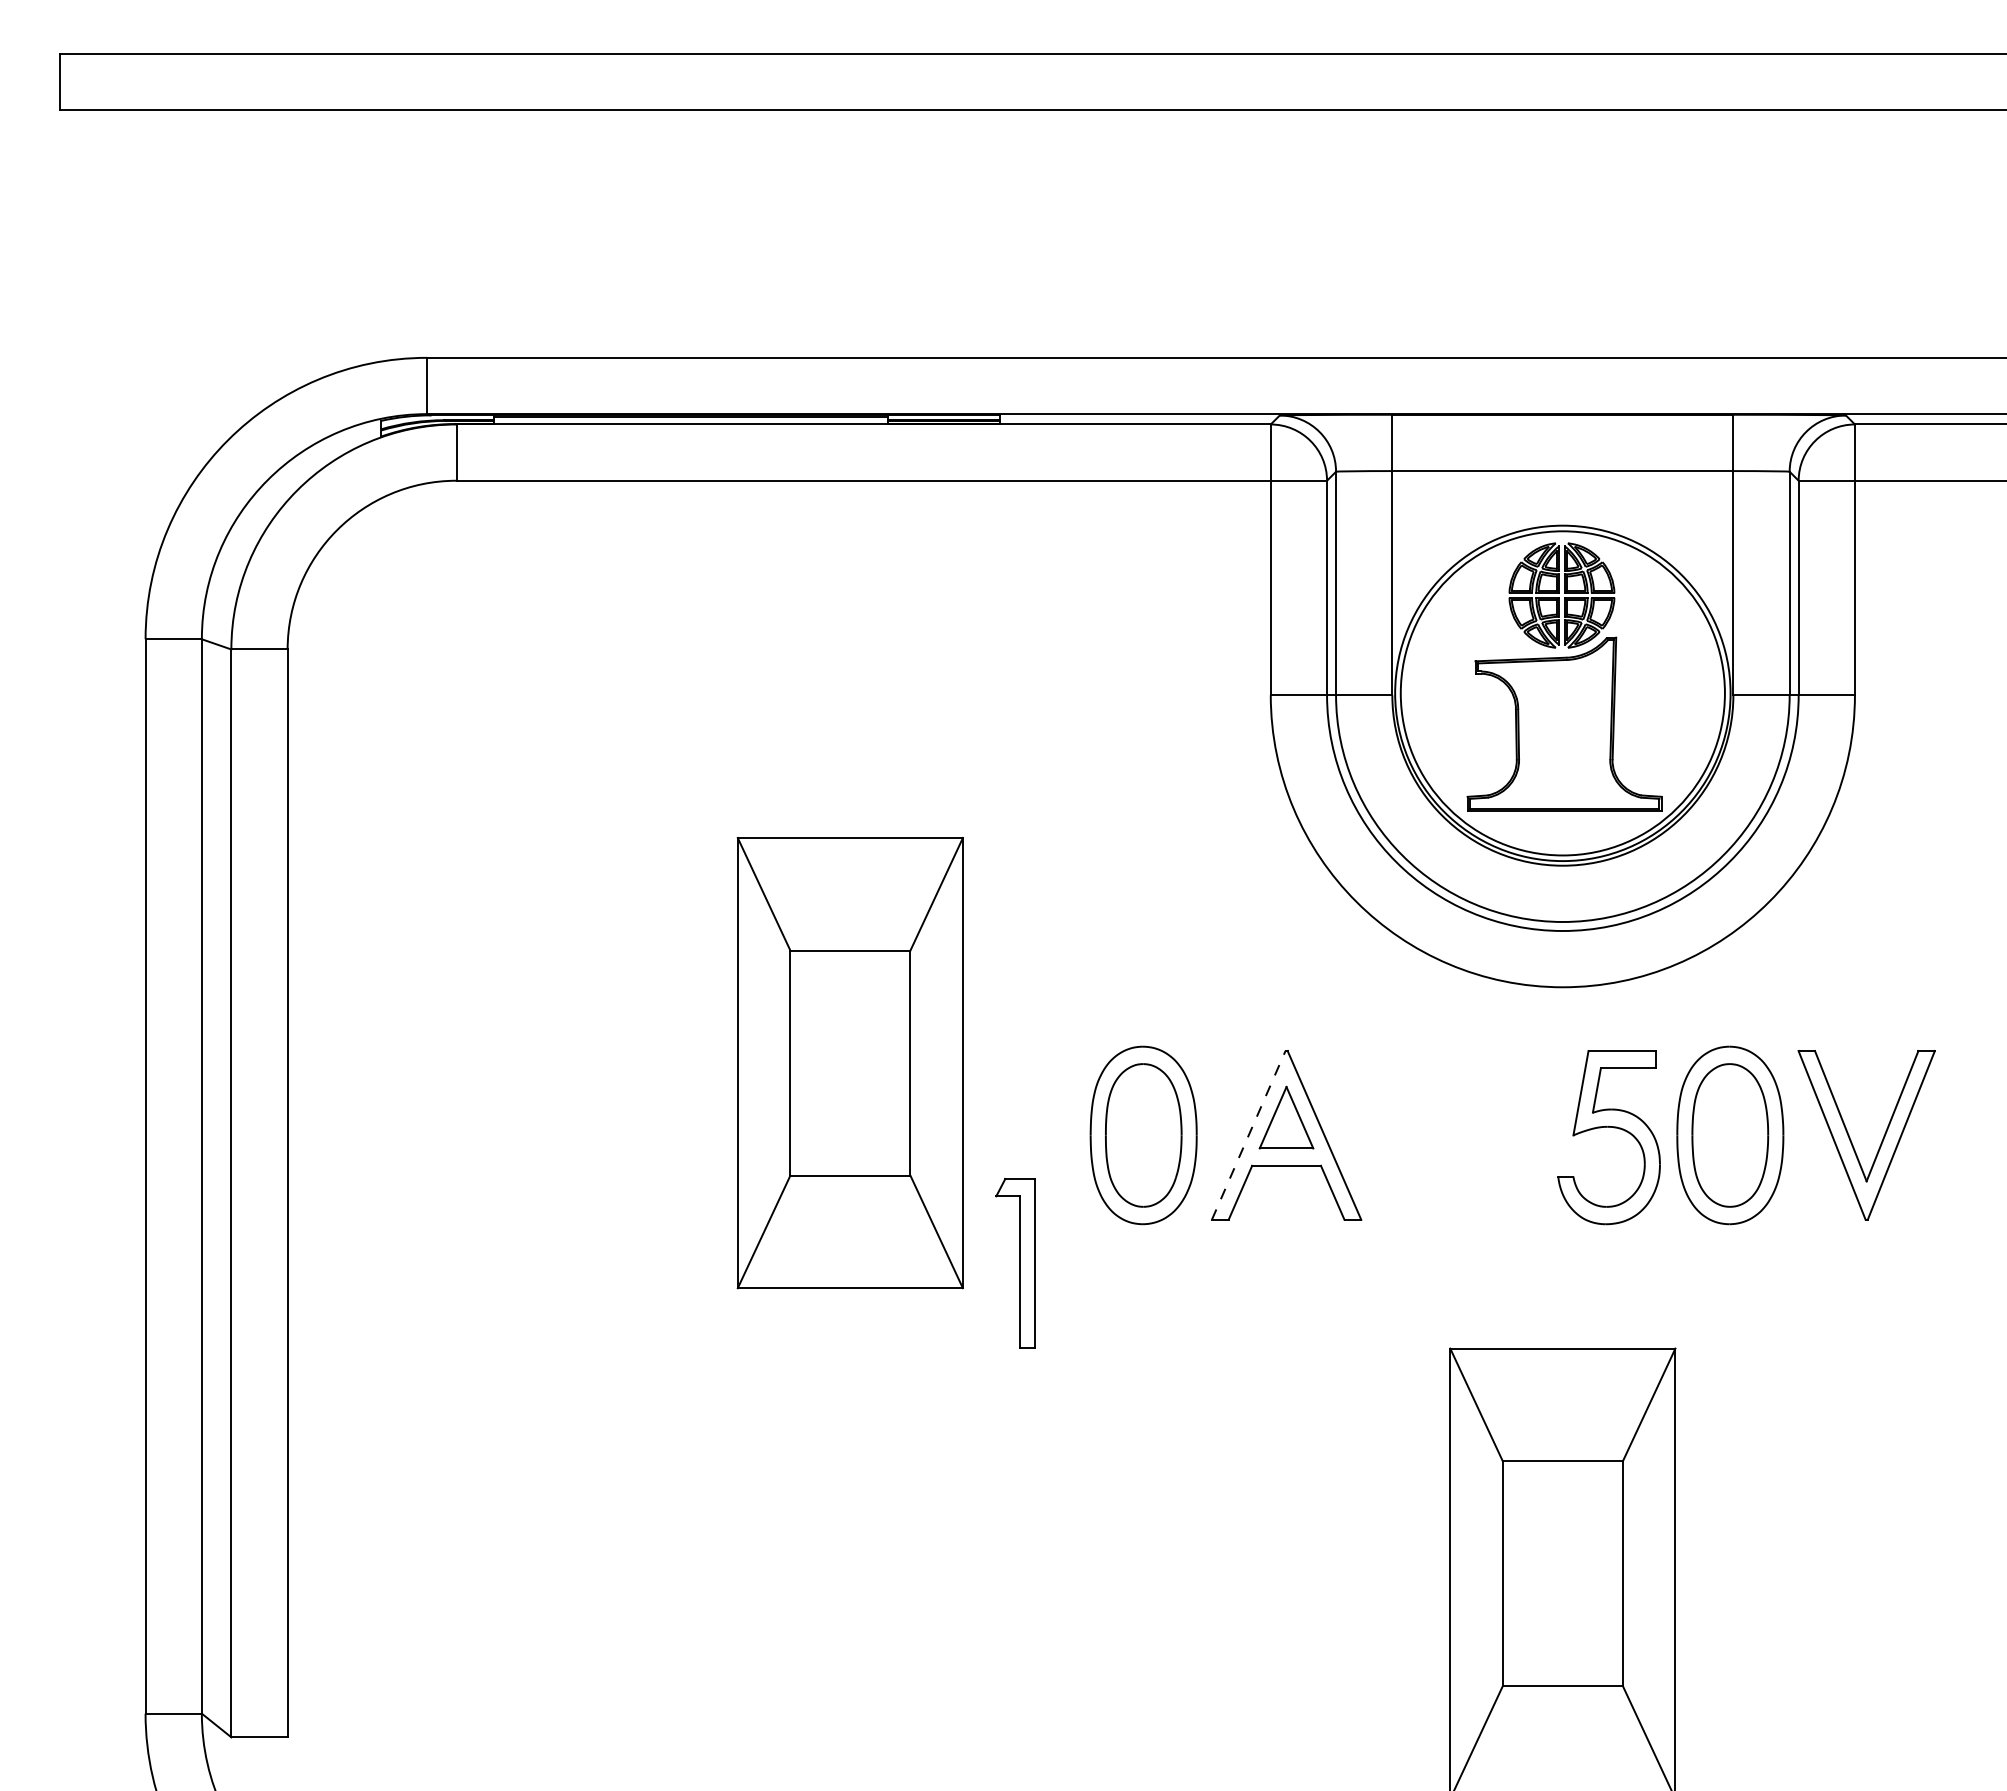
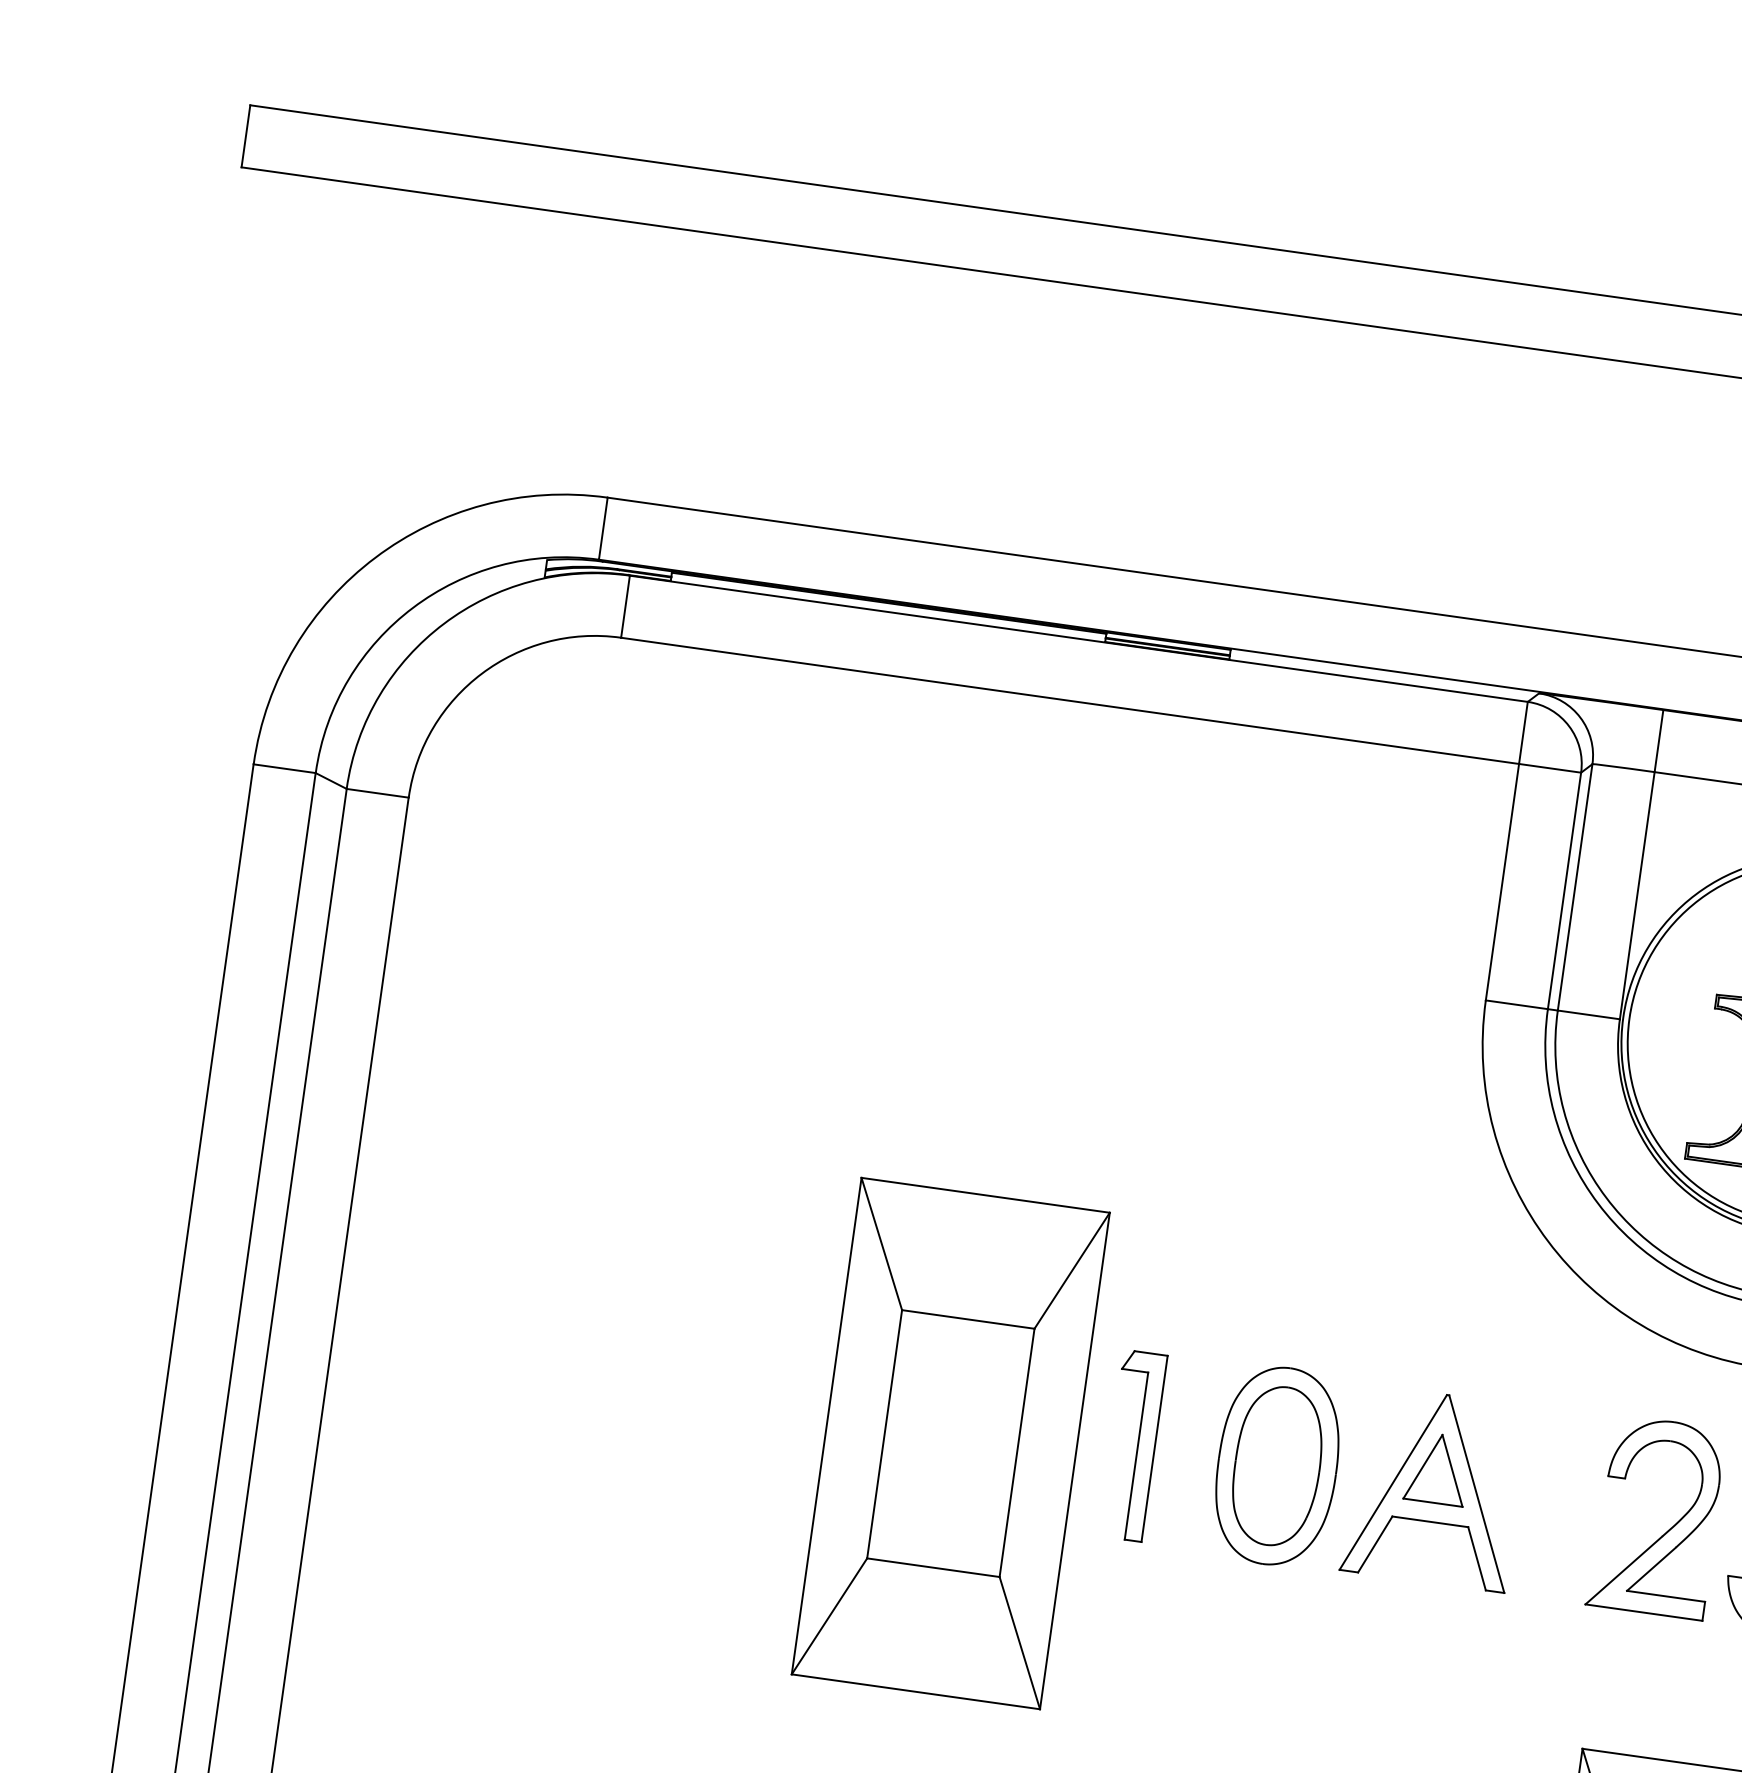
part: (849, 1063) -> (949, 1443), moved
line: (1248, 1134) -> (1393, 1481), dashed -> solid
part: (1498, 1143) -> (1667, 1530), added
part: (1015, 1263) -> (1132, 1445), moved

